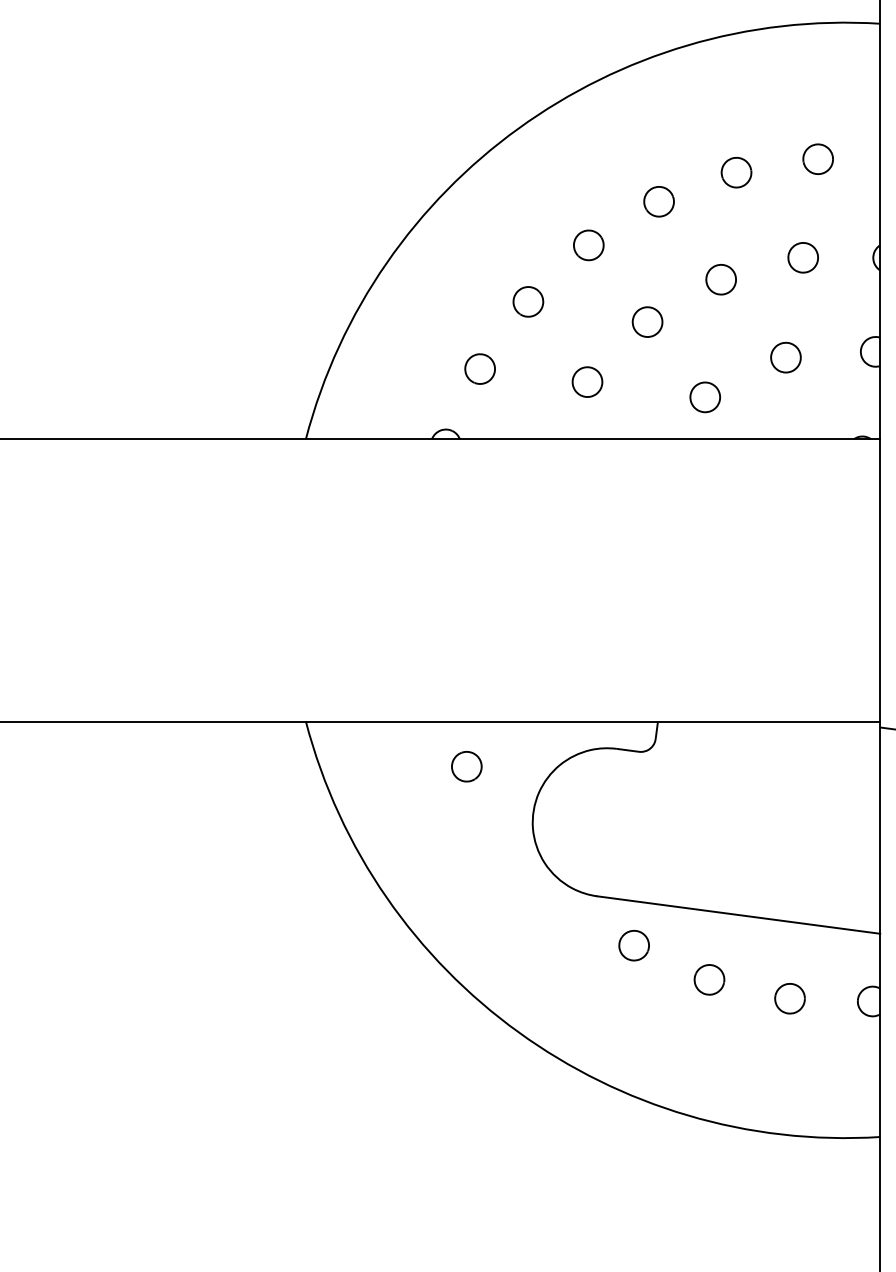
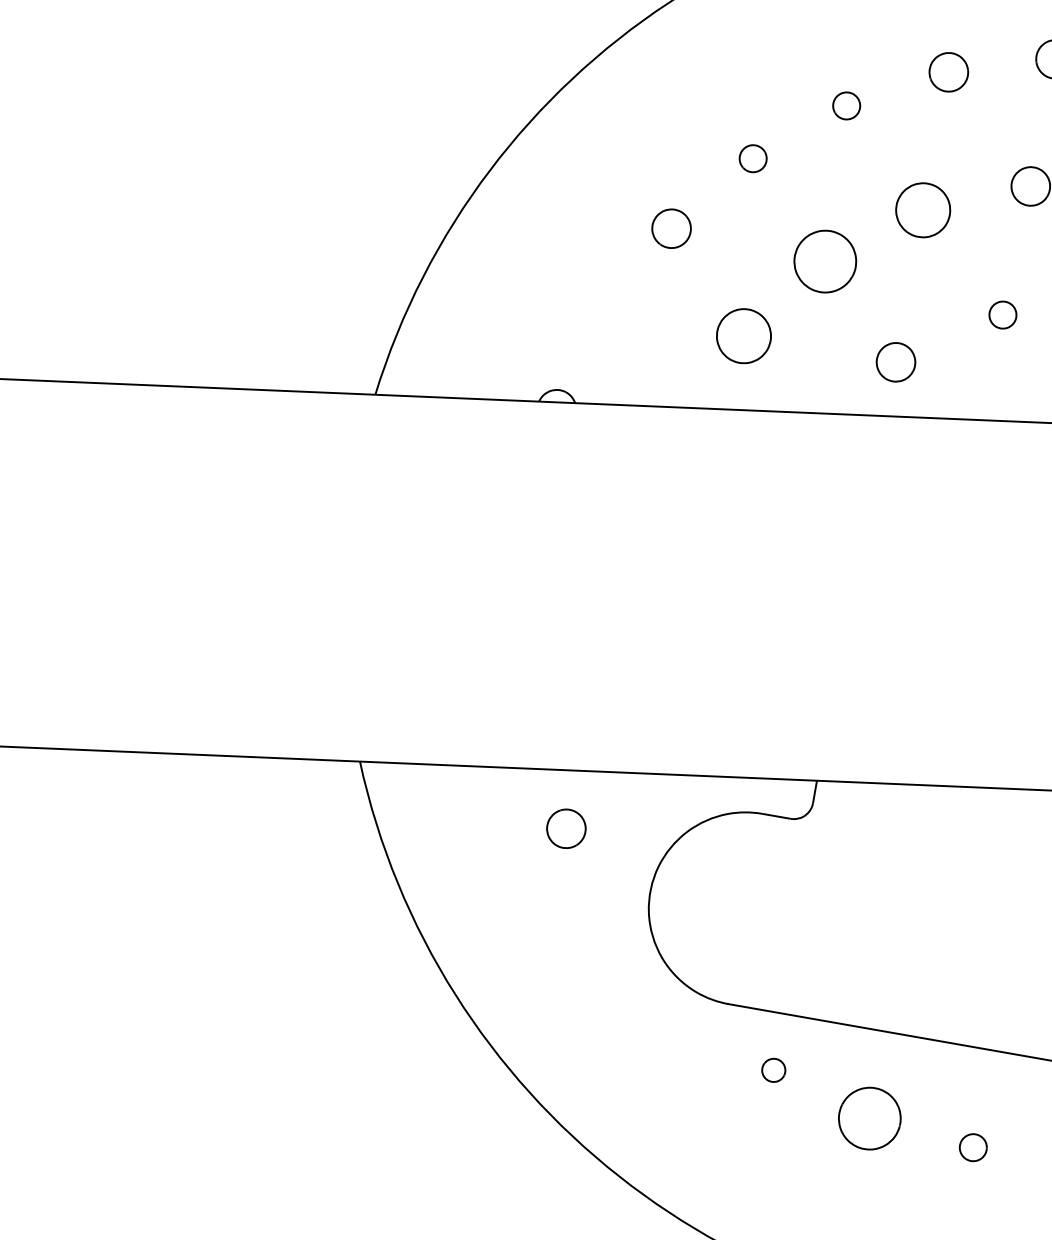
part: (658, 201) -> (845, 105), size x0.7
part: (588, 245) -> (752, 158), size x0.7
part: (720, 279) -> (922, 210), size x1.4
part: (647, 321) -> (825, 260), size x1.6
part: (785, 357) -> (1002, 314), size x0.7
part: (479, 368) -> (604, 312), removed
part: (587, 381) -> (744, 335), size x1.4
part: (633, 945) -> (773, 1069), size x0.6
part: (709, 979) -> (869, 1118), size x1.6
part: (789, 998) -> (972, 1147), size x0.7

